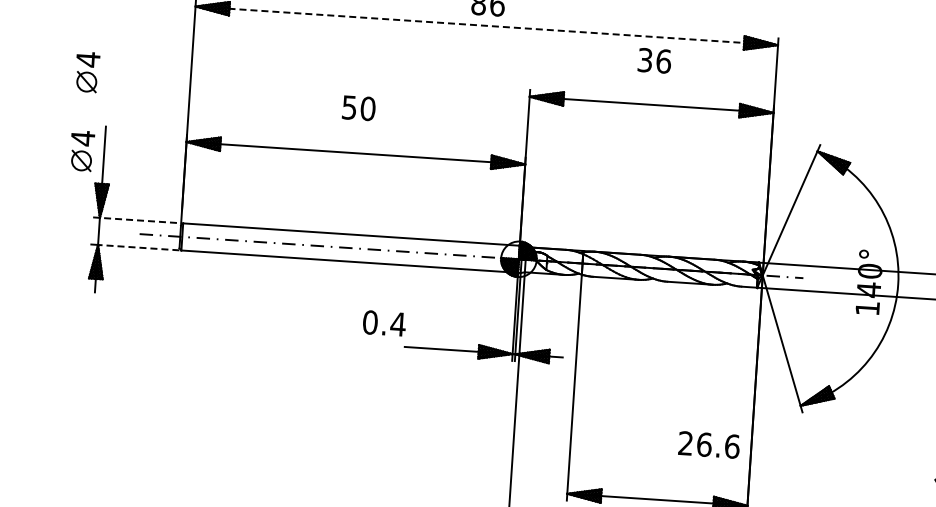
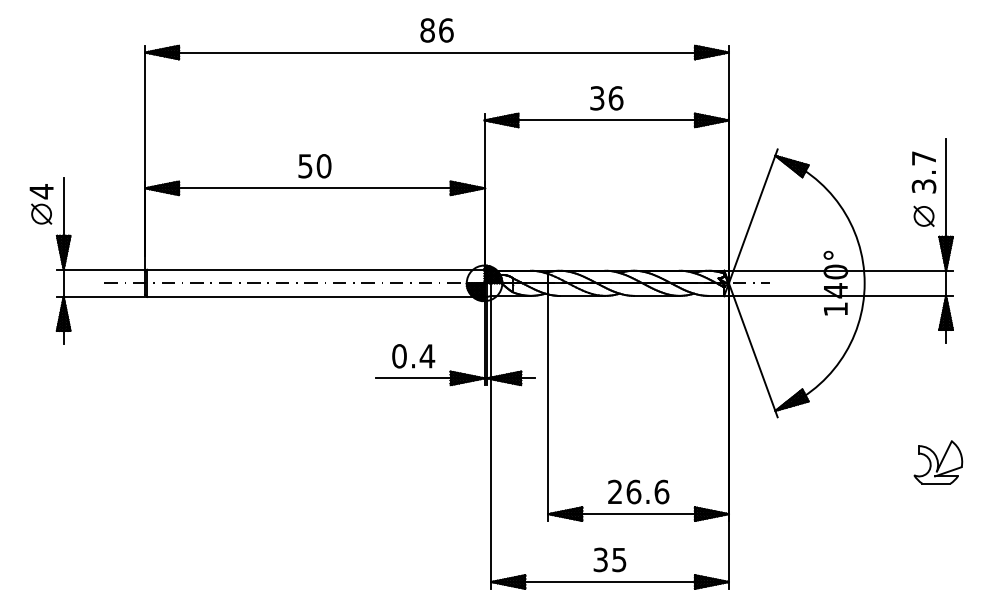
line: (487, 25) -> (437, 52), dashed -> solid
text: (654, 60) -> (606, 98), moved
part: (87, 72) -> (41, 125), removed
text: (358, 108) -> (314, 166), moved
line: (137, 220) -> (101, 269), dashed -> solid
line: (138, 247) -> (104, 296), dashed -> solid
text: (384, 323) -> (413, 356), moved
text: (709, 444) -> (638, 491), moved

